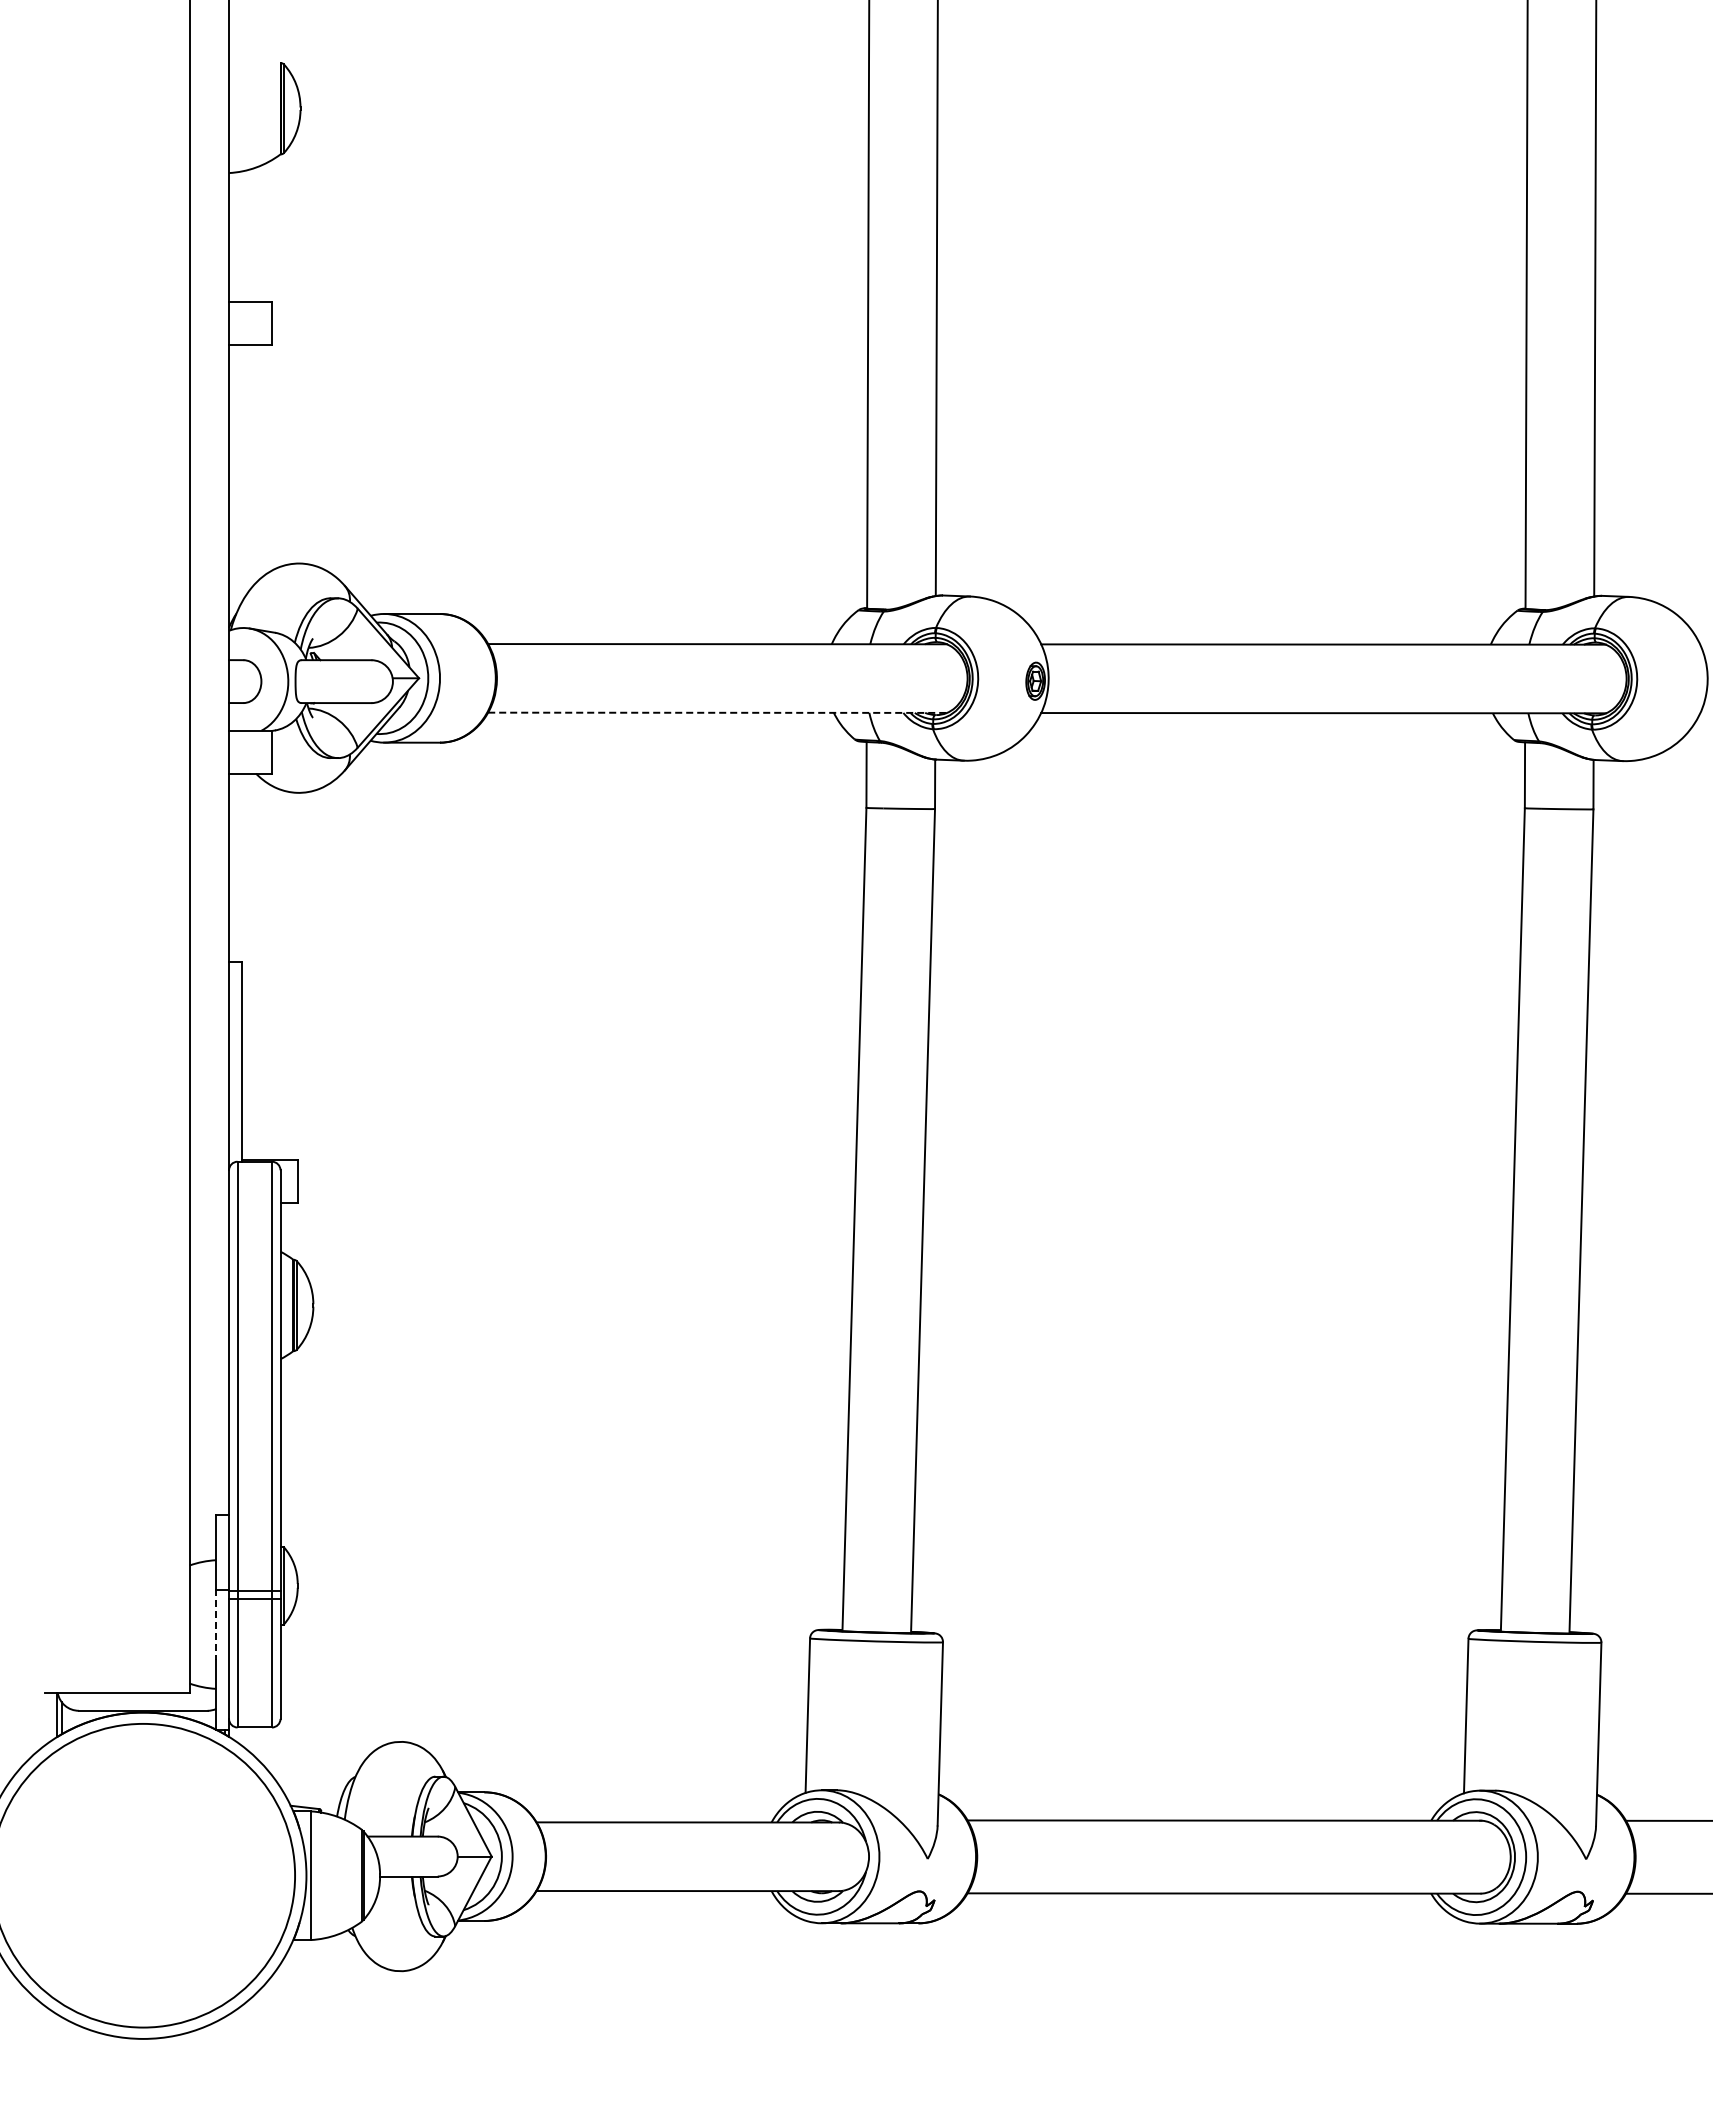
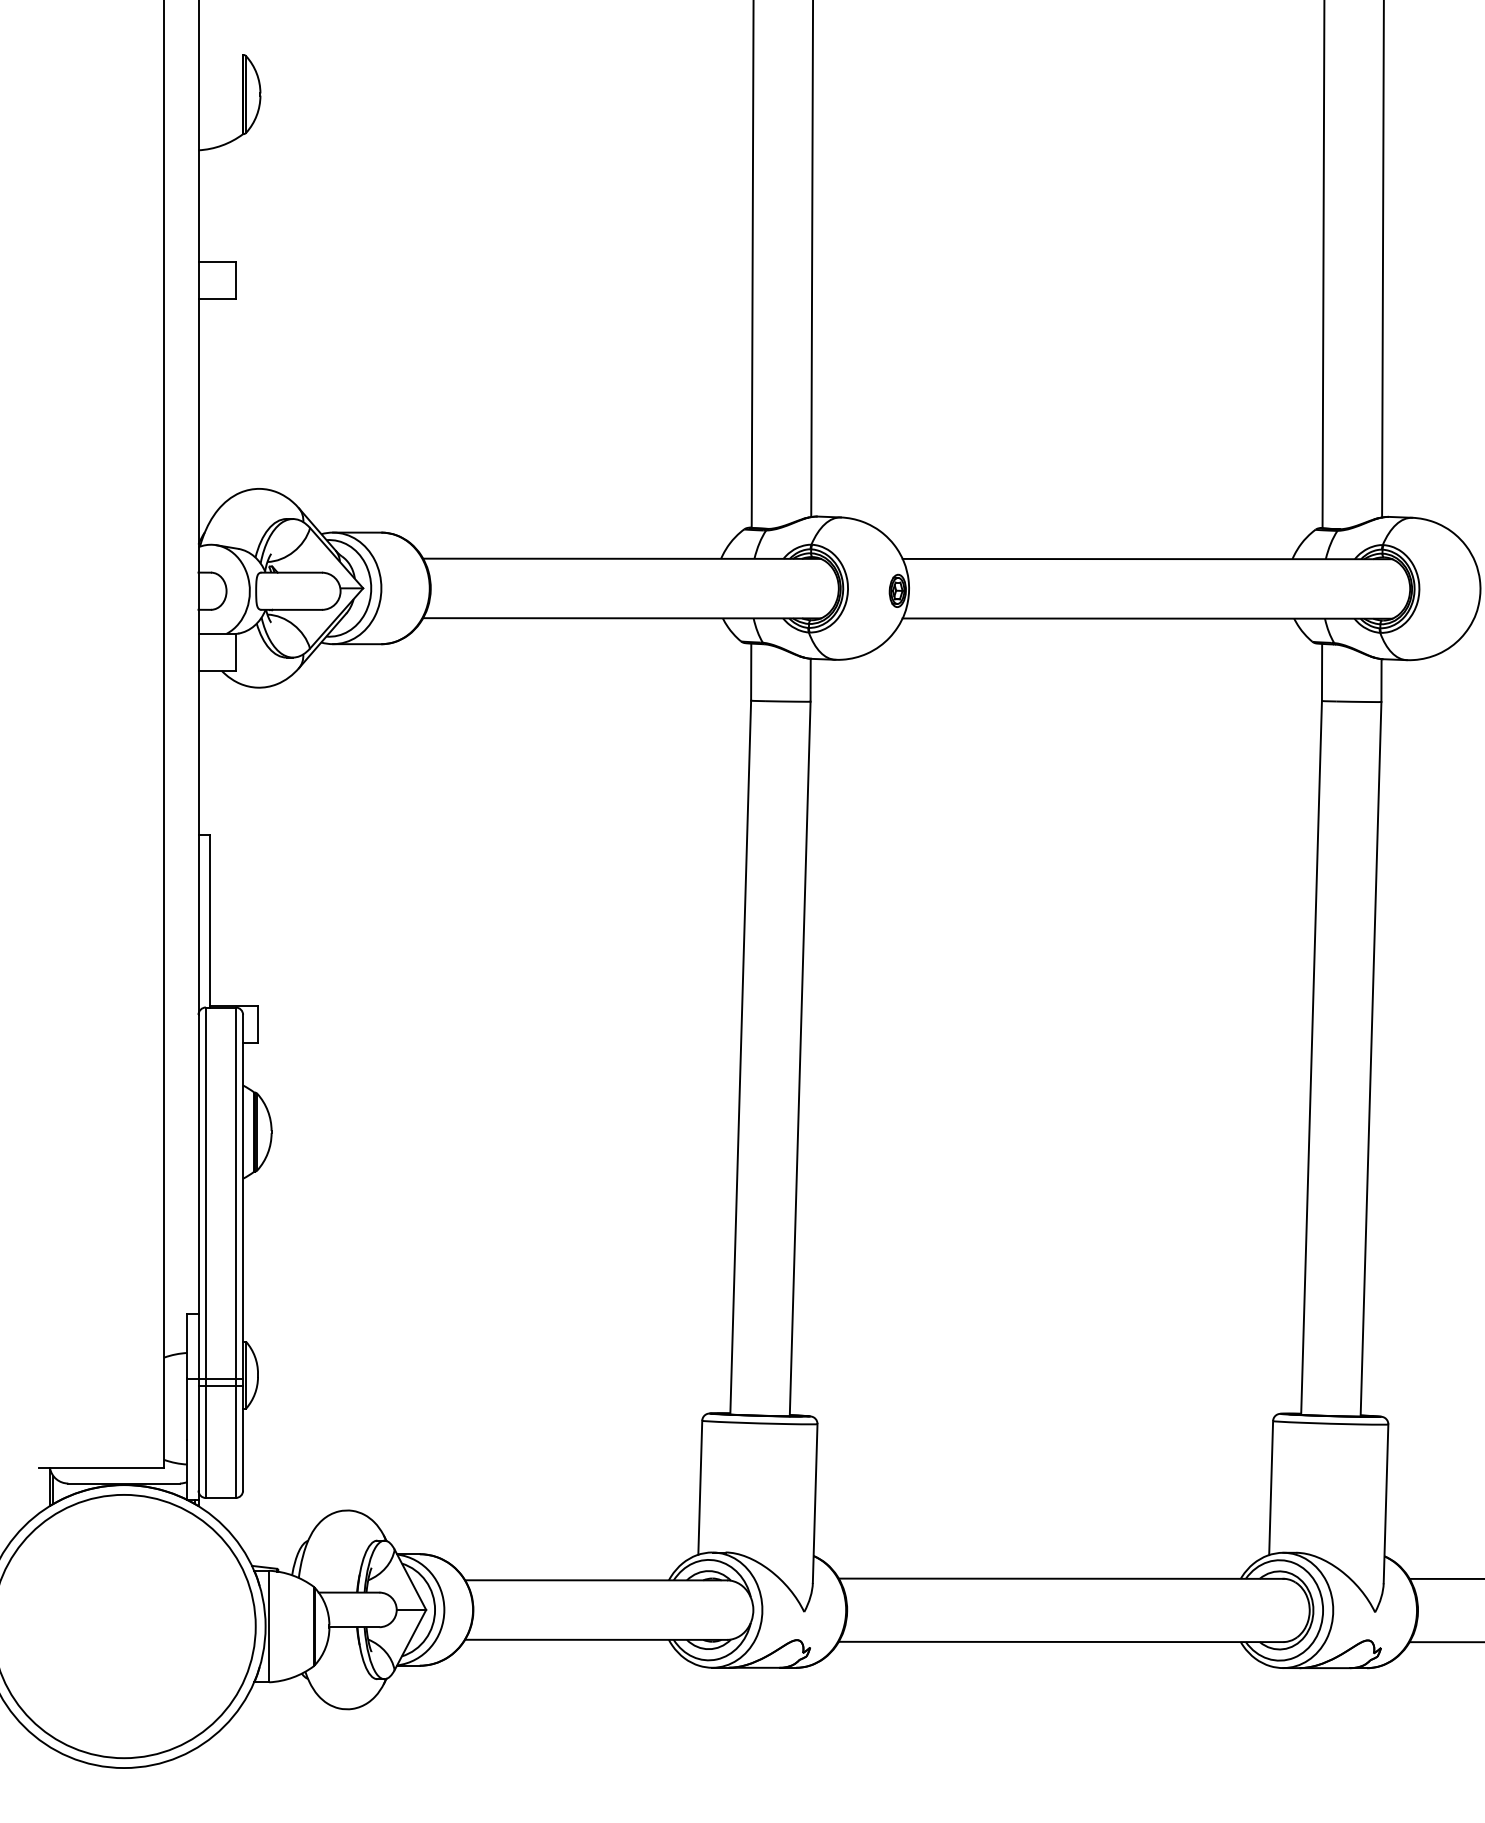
line: (718, 712) -> (622, 618), dashed -> solid
line: (216, 1624) -> (187, 1408), dashed -> solid

